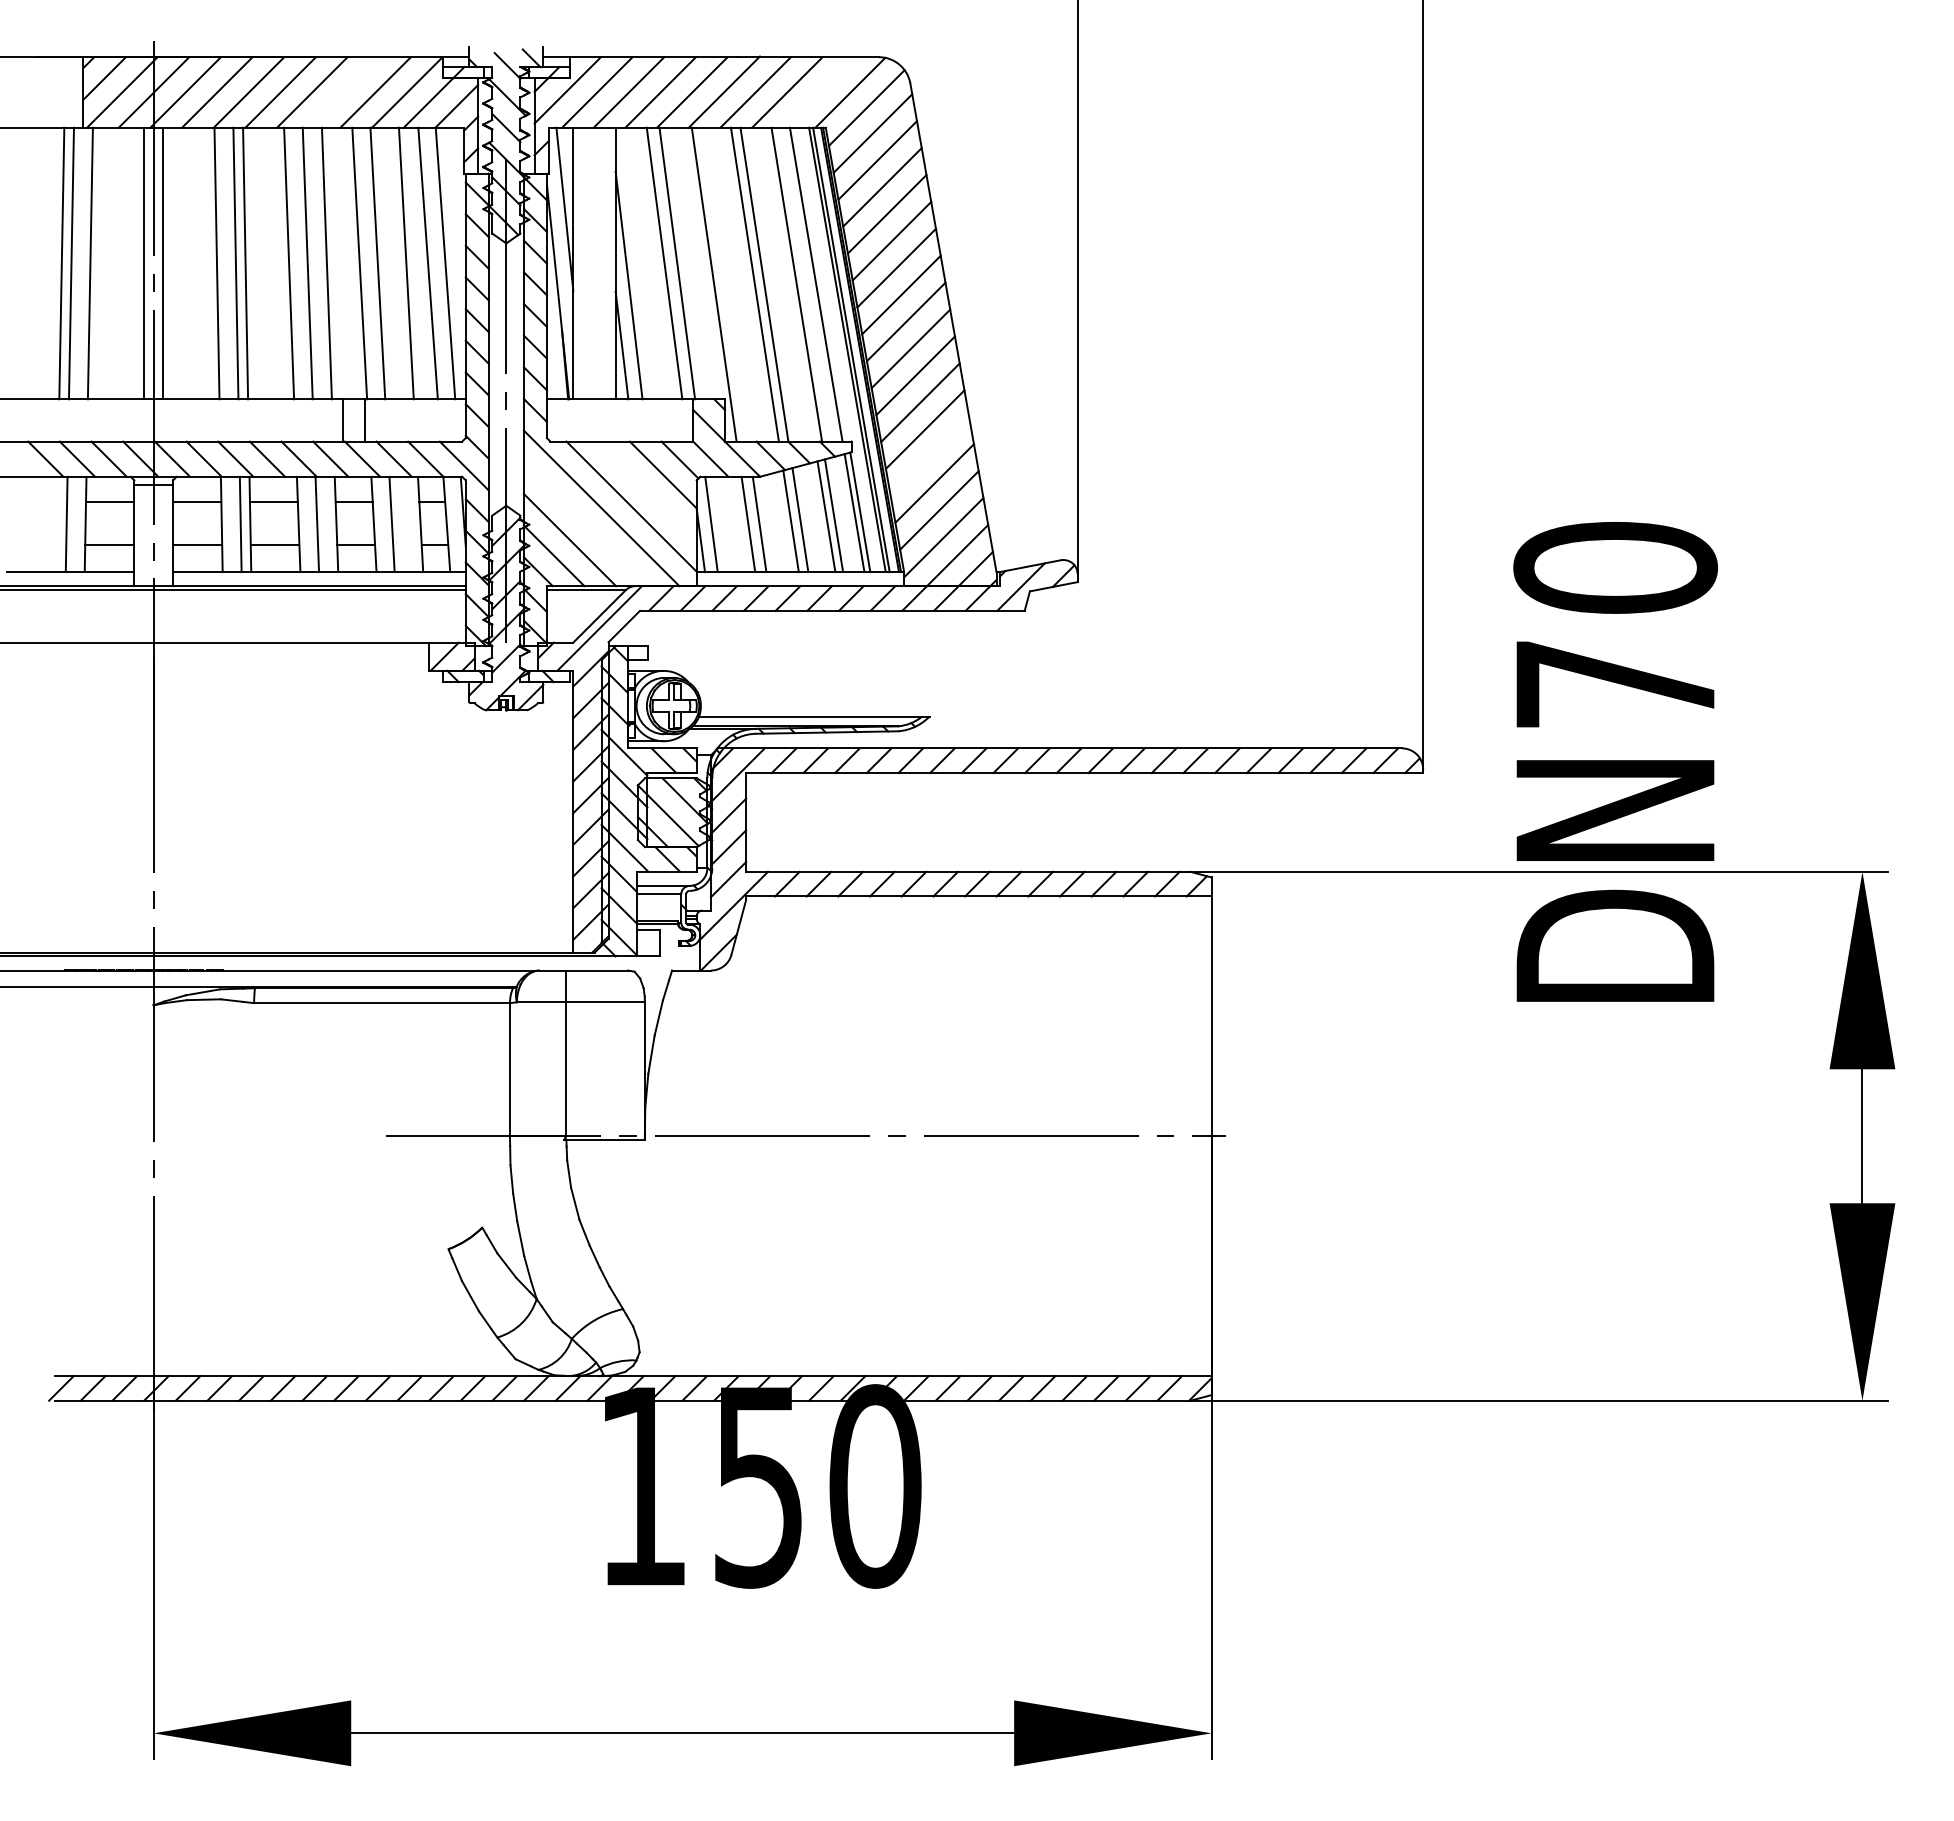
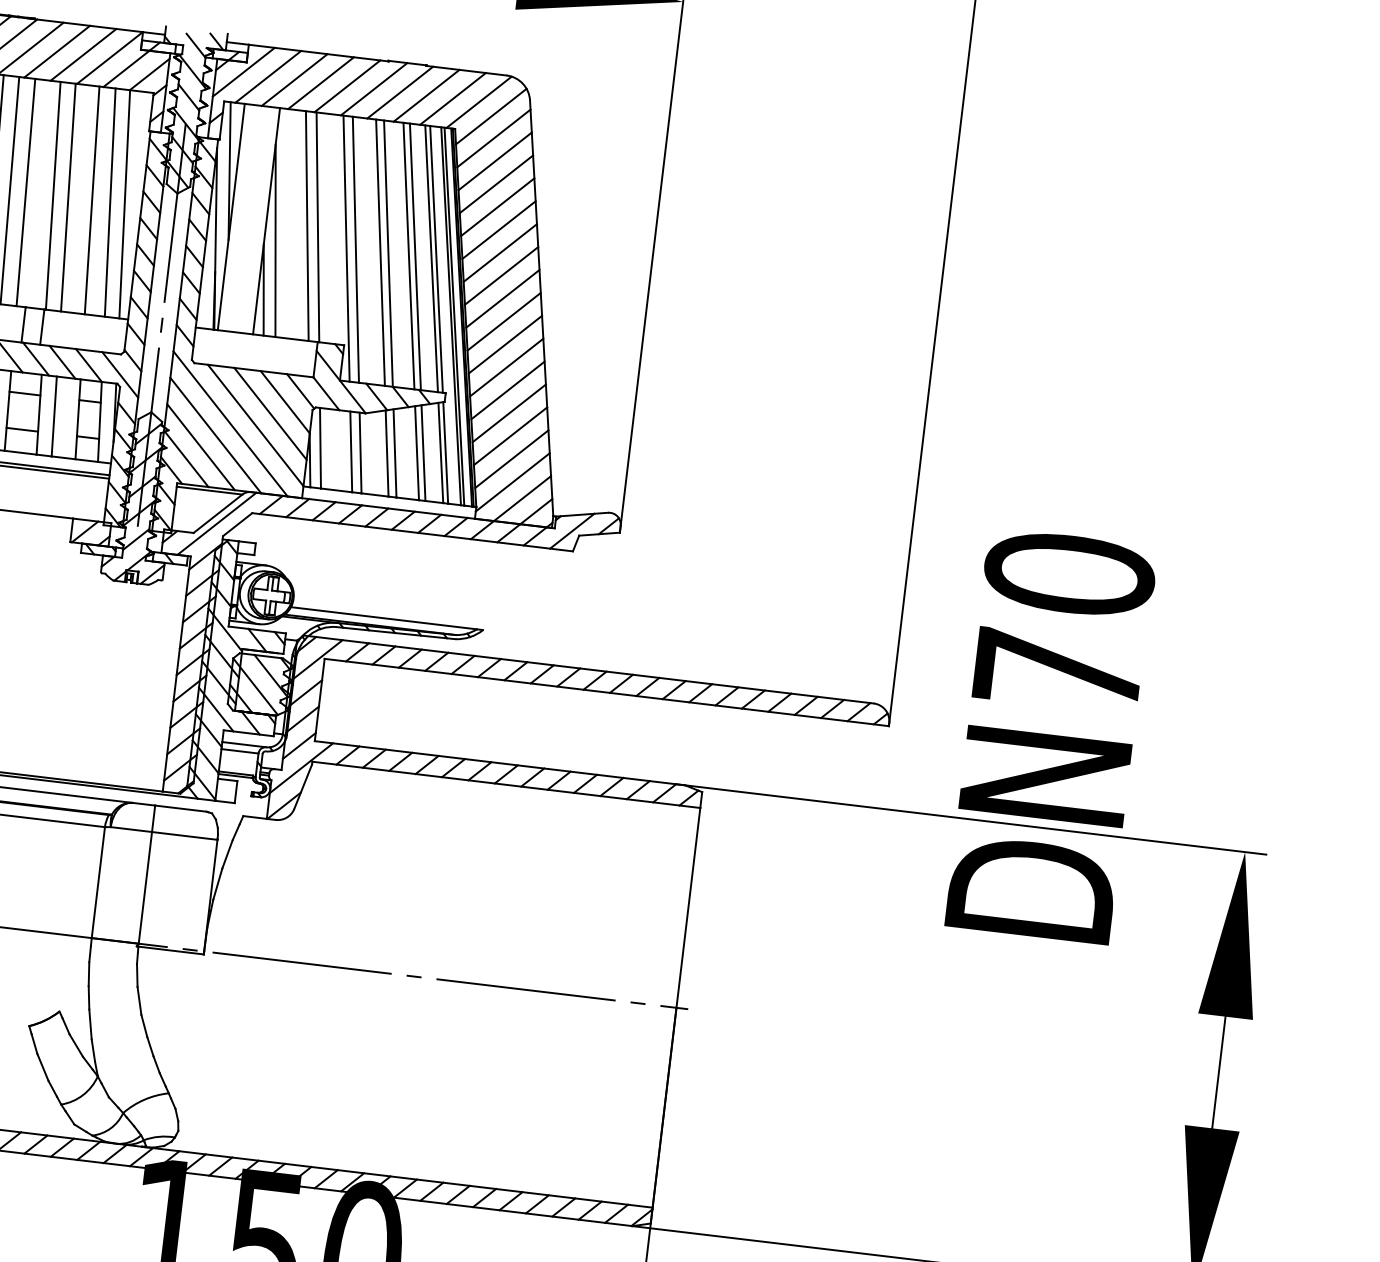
line: (343, 92) -> (56, 51), added
line: (818, 92) -> (452, 98), added
line: (725, 284) -> (356, 249), added
line: (788, 284) -> (408, 255), added
line: (821, 284) -> (436, 259), added
line: (929, 456) -> (508, 413), added
line: (647, 490) -> (270, 413), added
line: (585, 524) -> (215, 435), added

